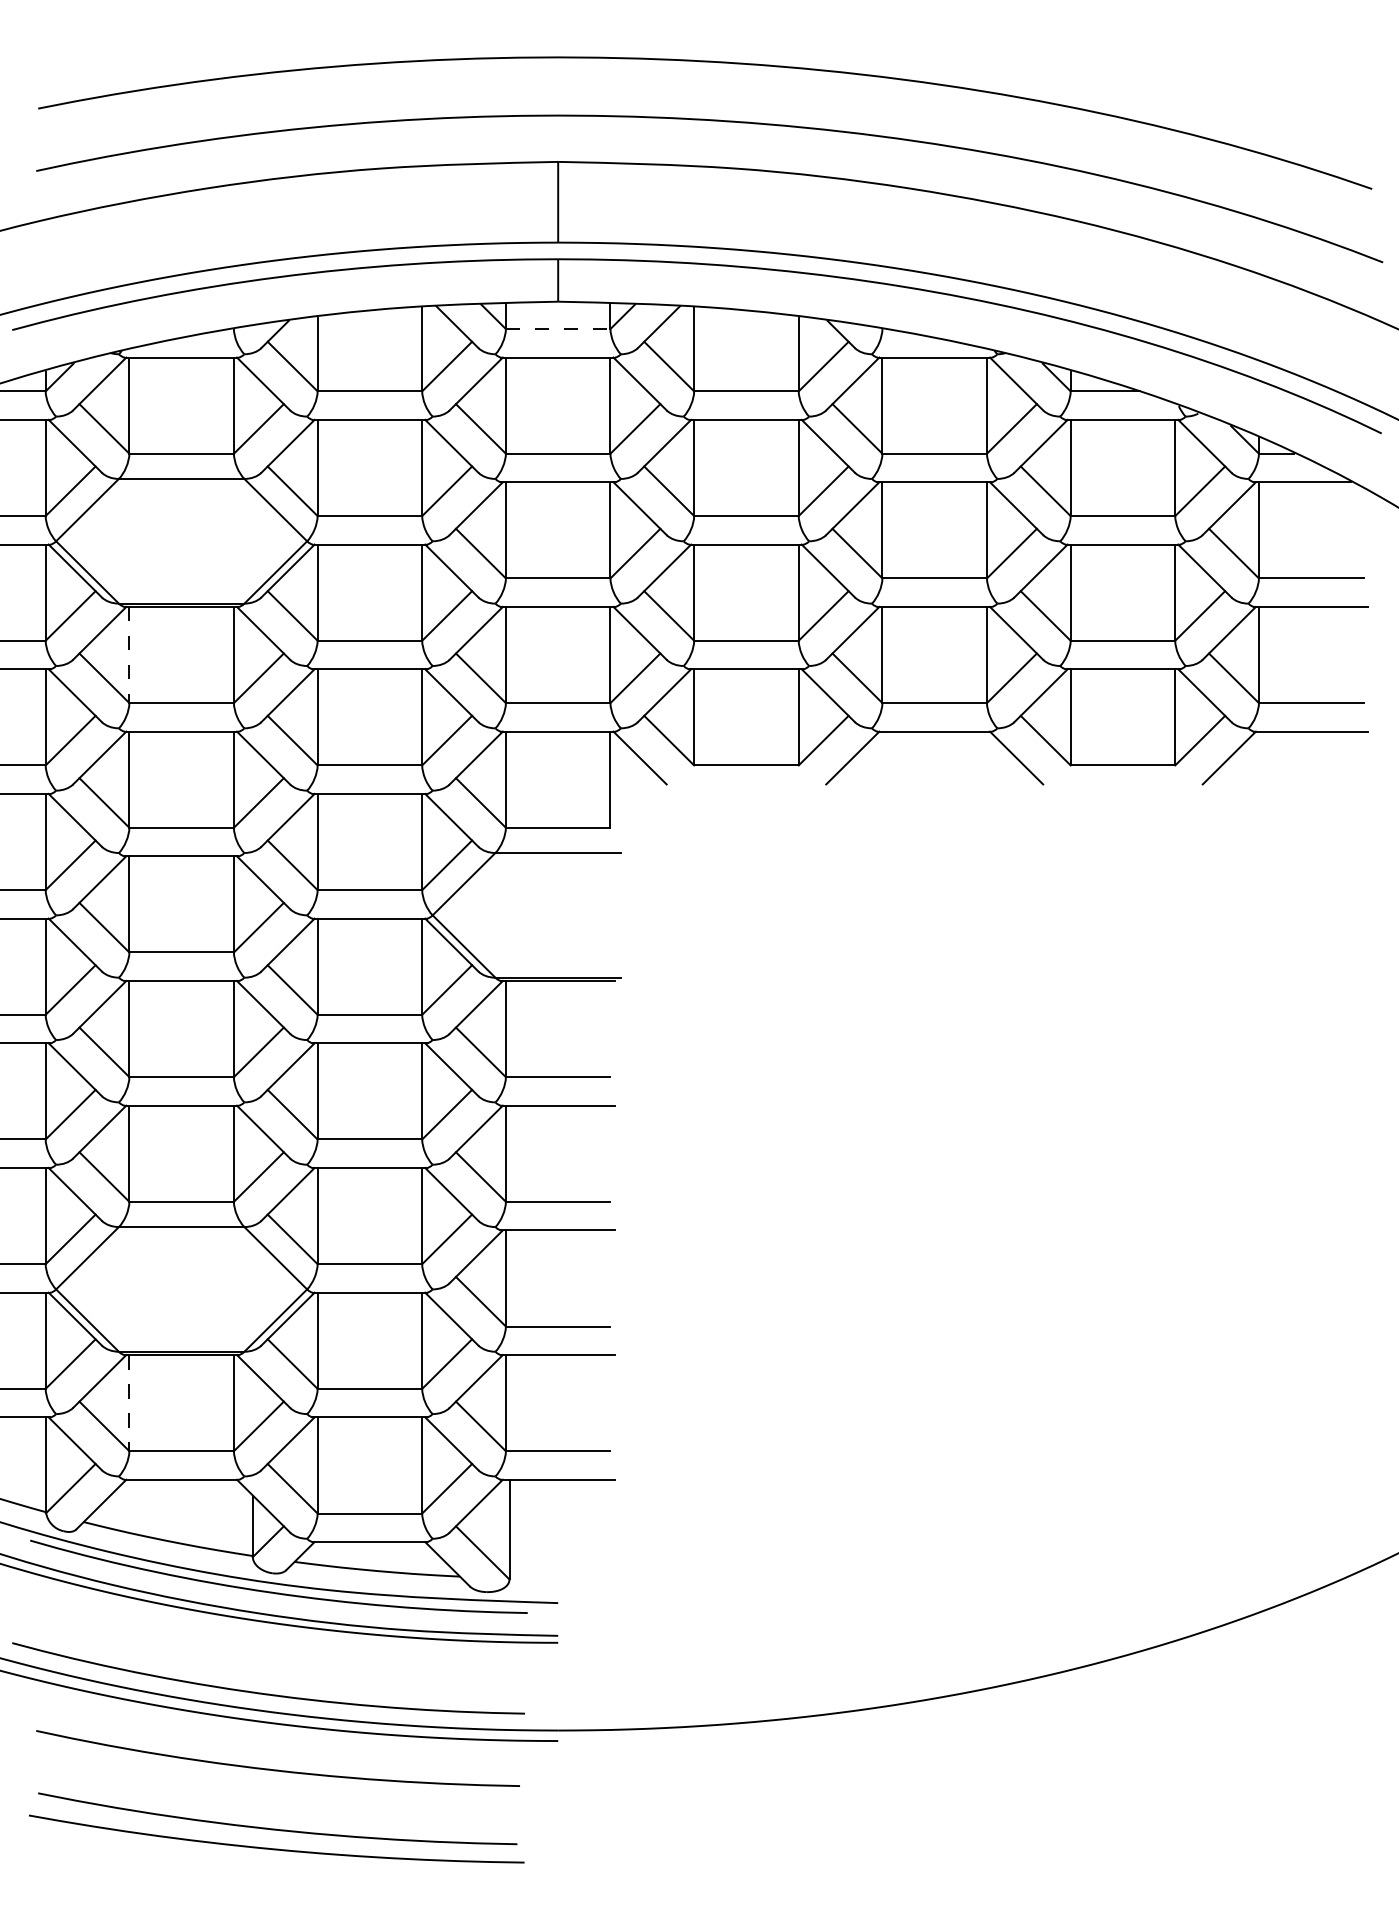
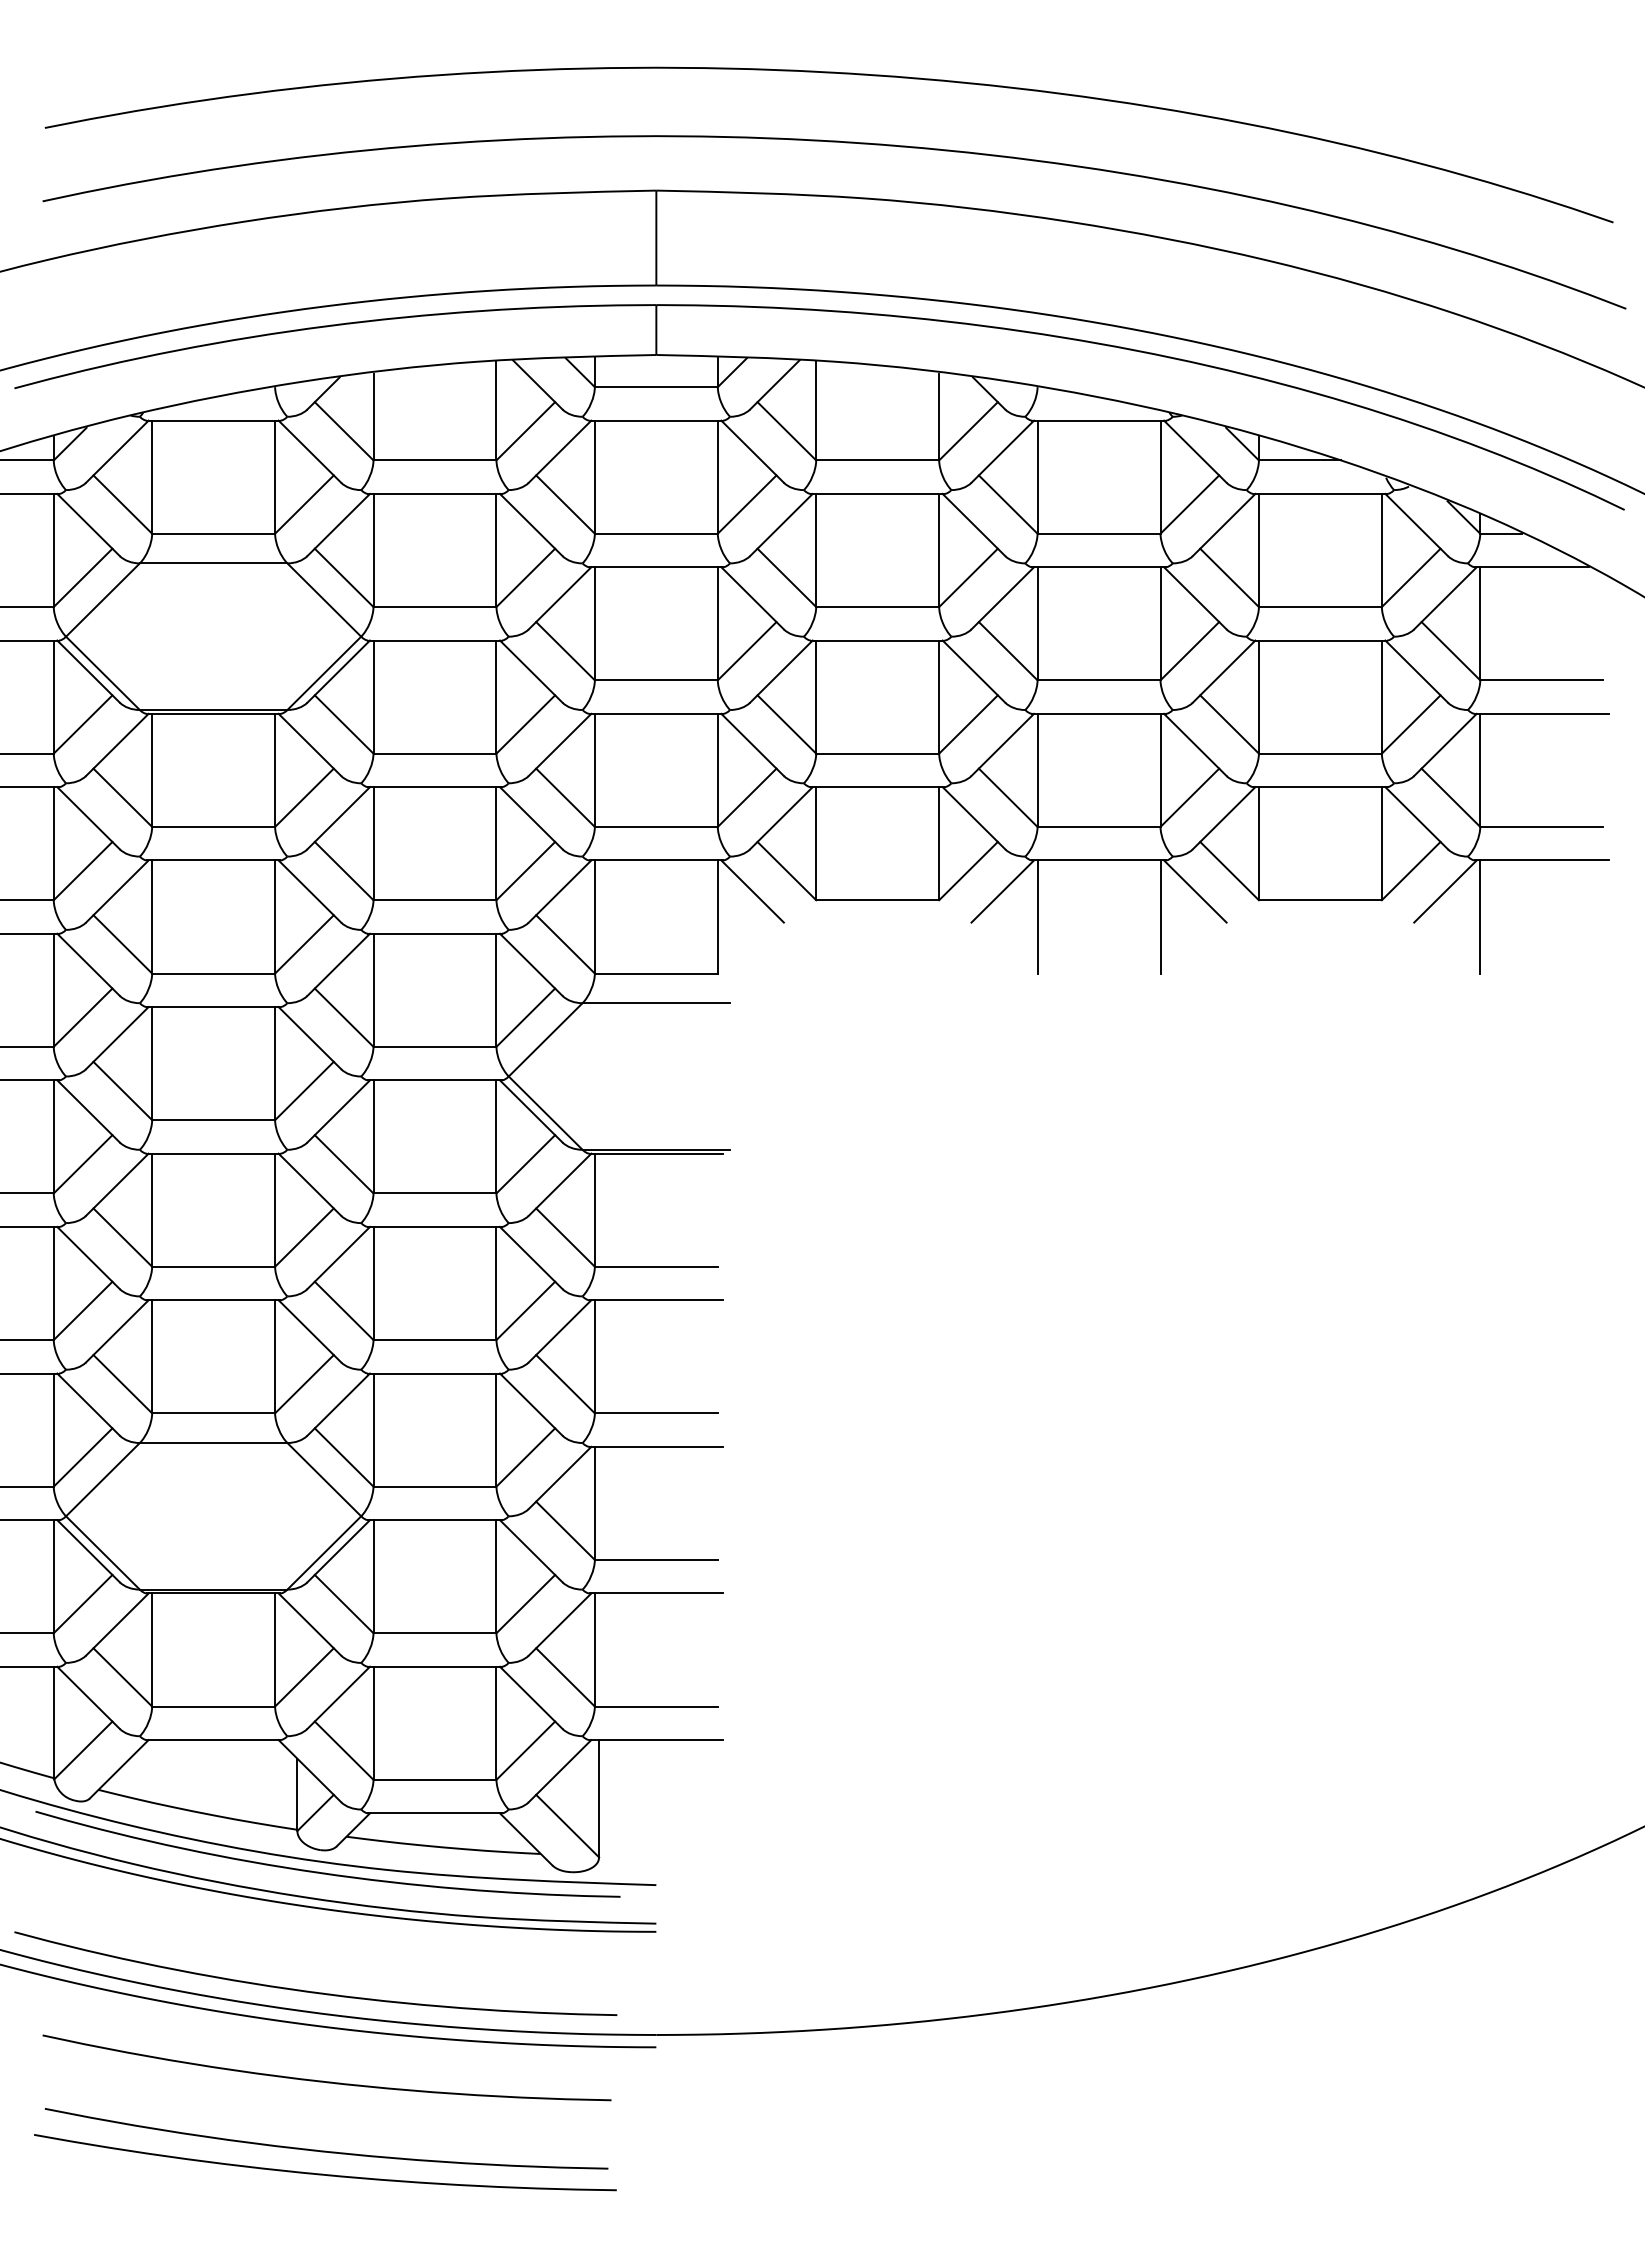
line: (558, 329) -> (656, 387), dashed -> solid
line: (129, 655) -> (152, 770), dashed -> solid
line: (882, 779) -> (1037, 916), added
line: (986, 779) -> (1160, 916), added
line: (1259, 779) -> (1480, 916), added
line: (129, 1403) -> (152, 1650), dashed -> solid

